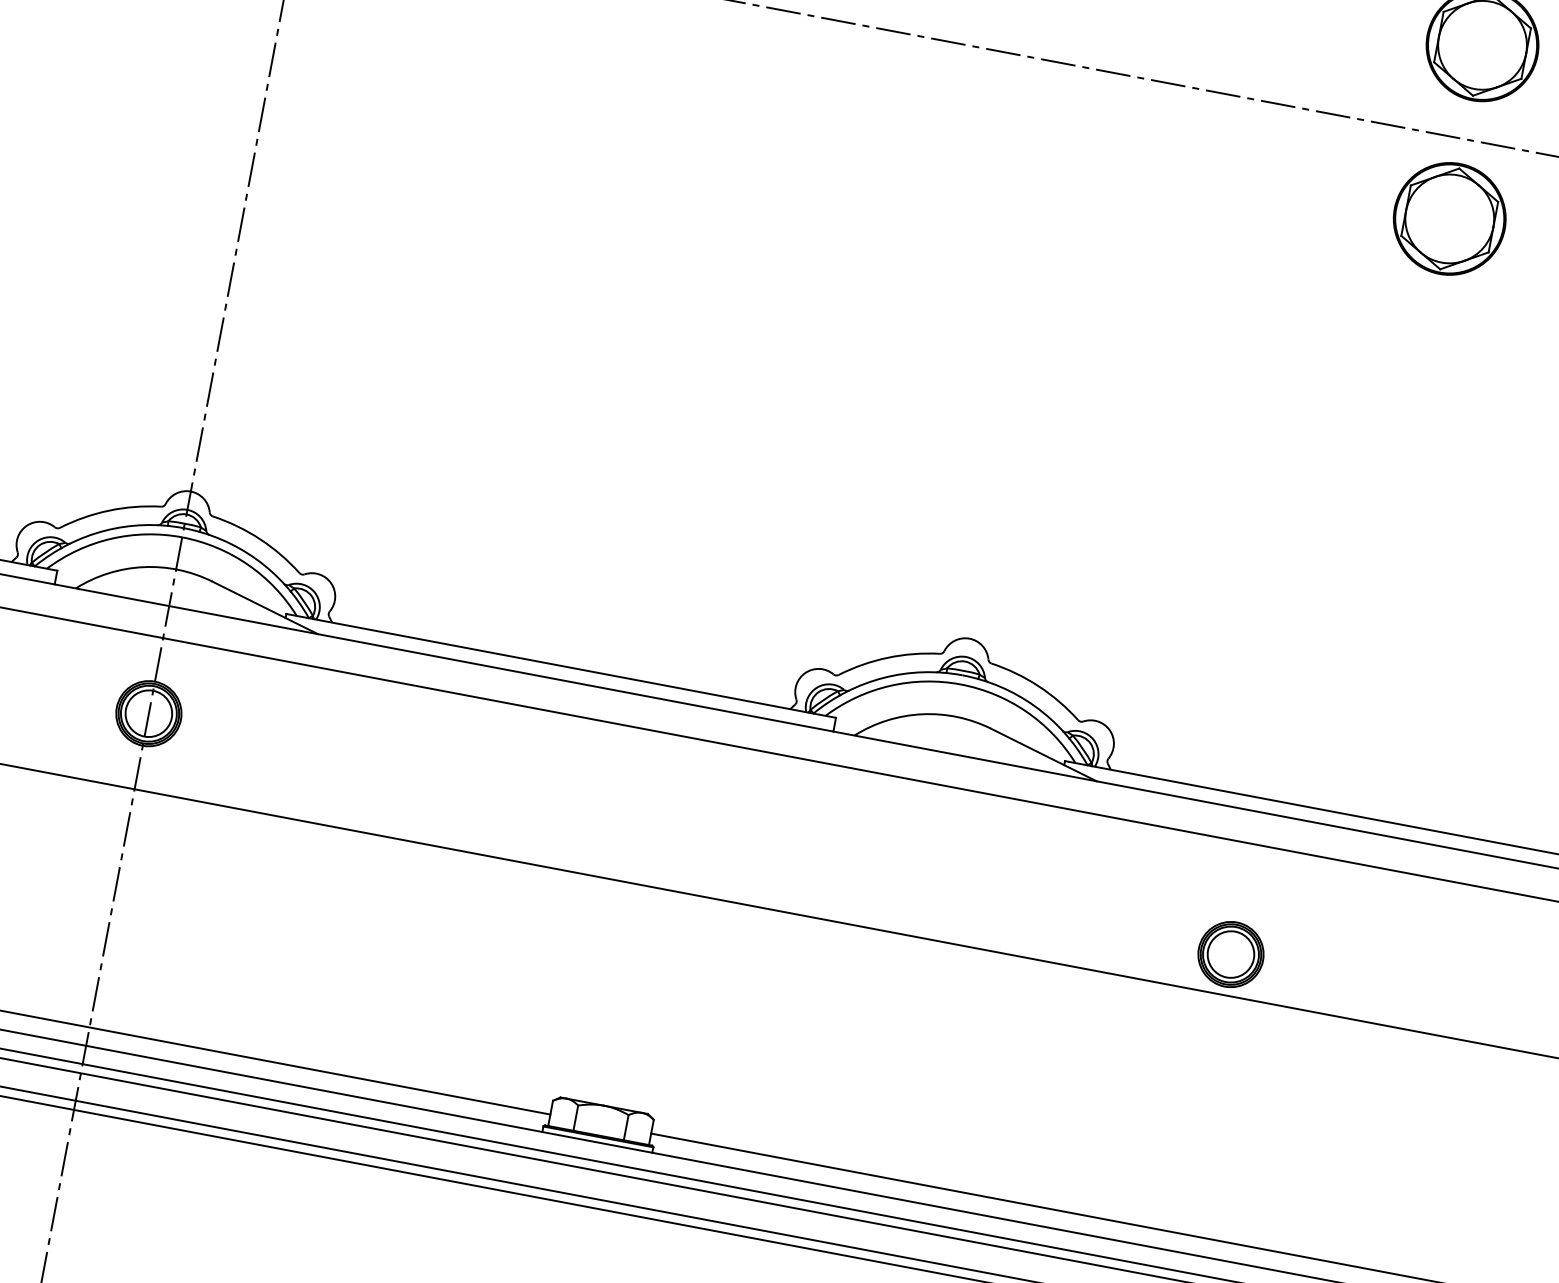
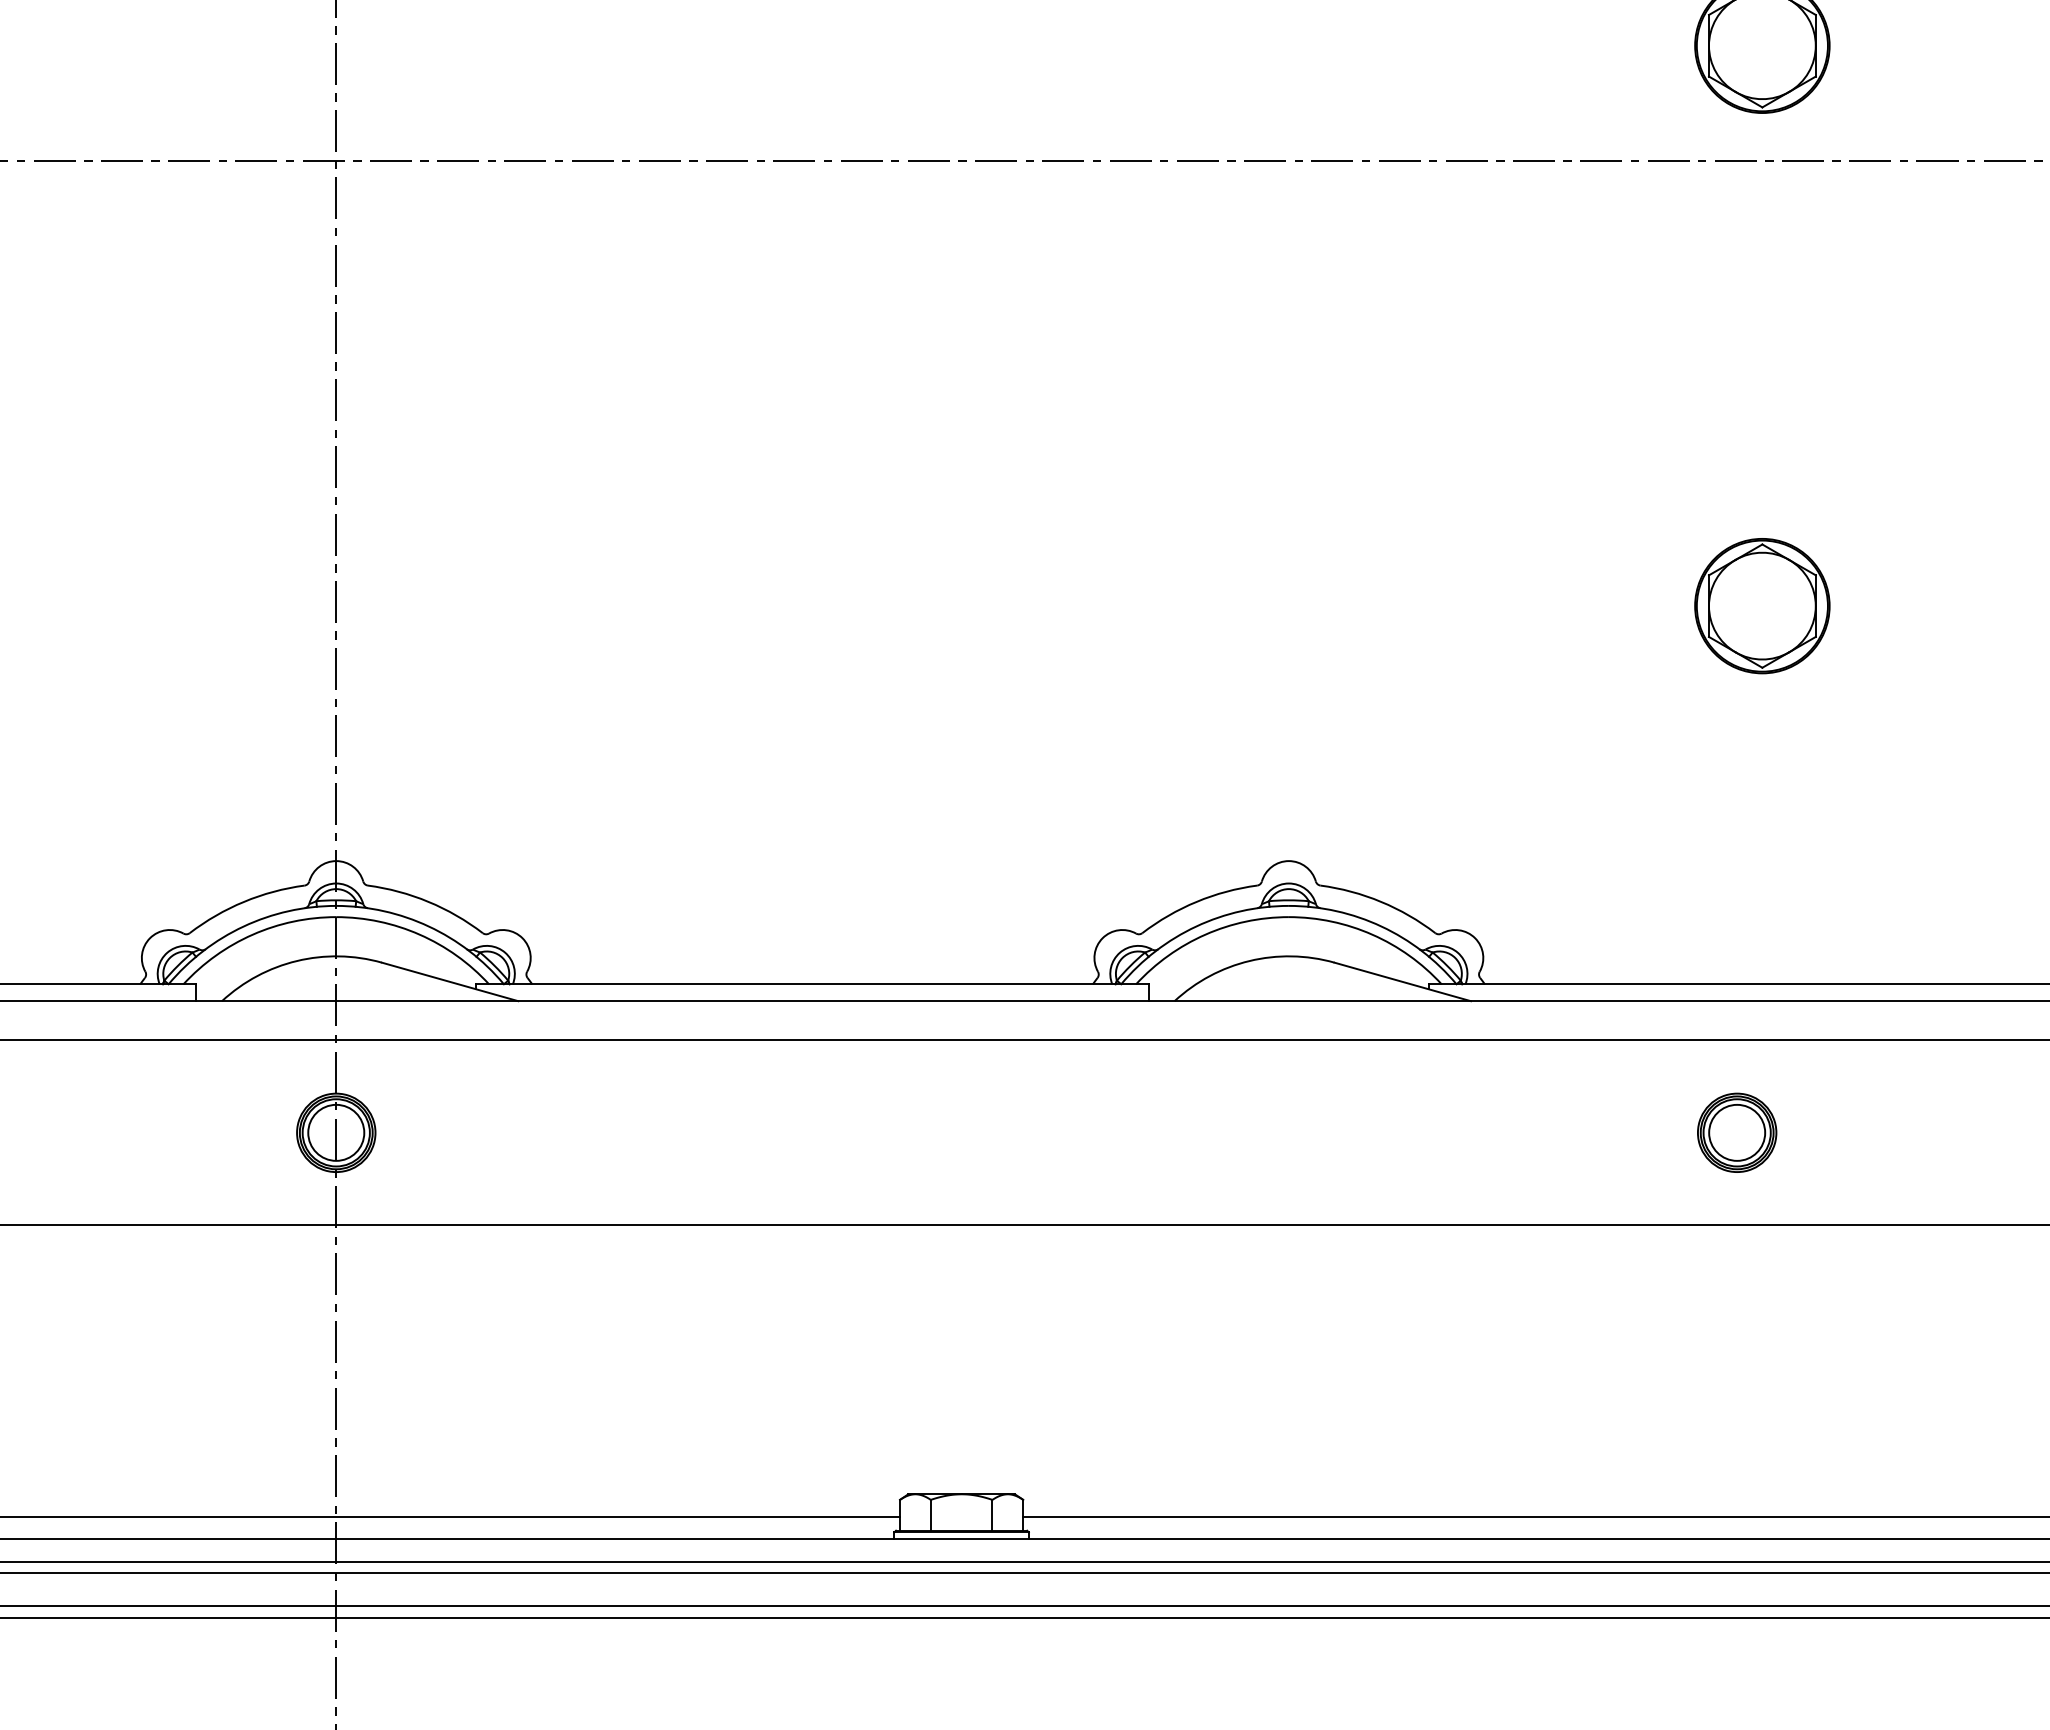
part: (1449, 219) -> (1762, 606), moved
part: (1231, 954) -> (1737, 1132), moved

